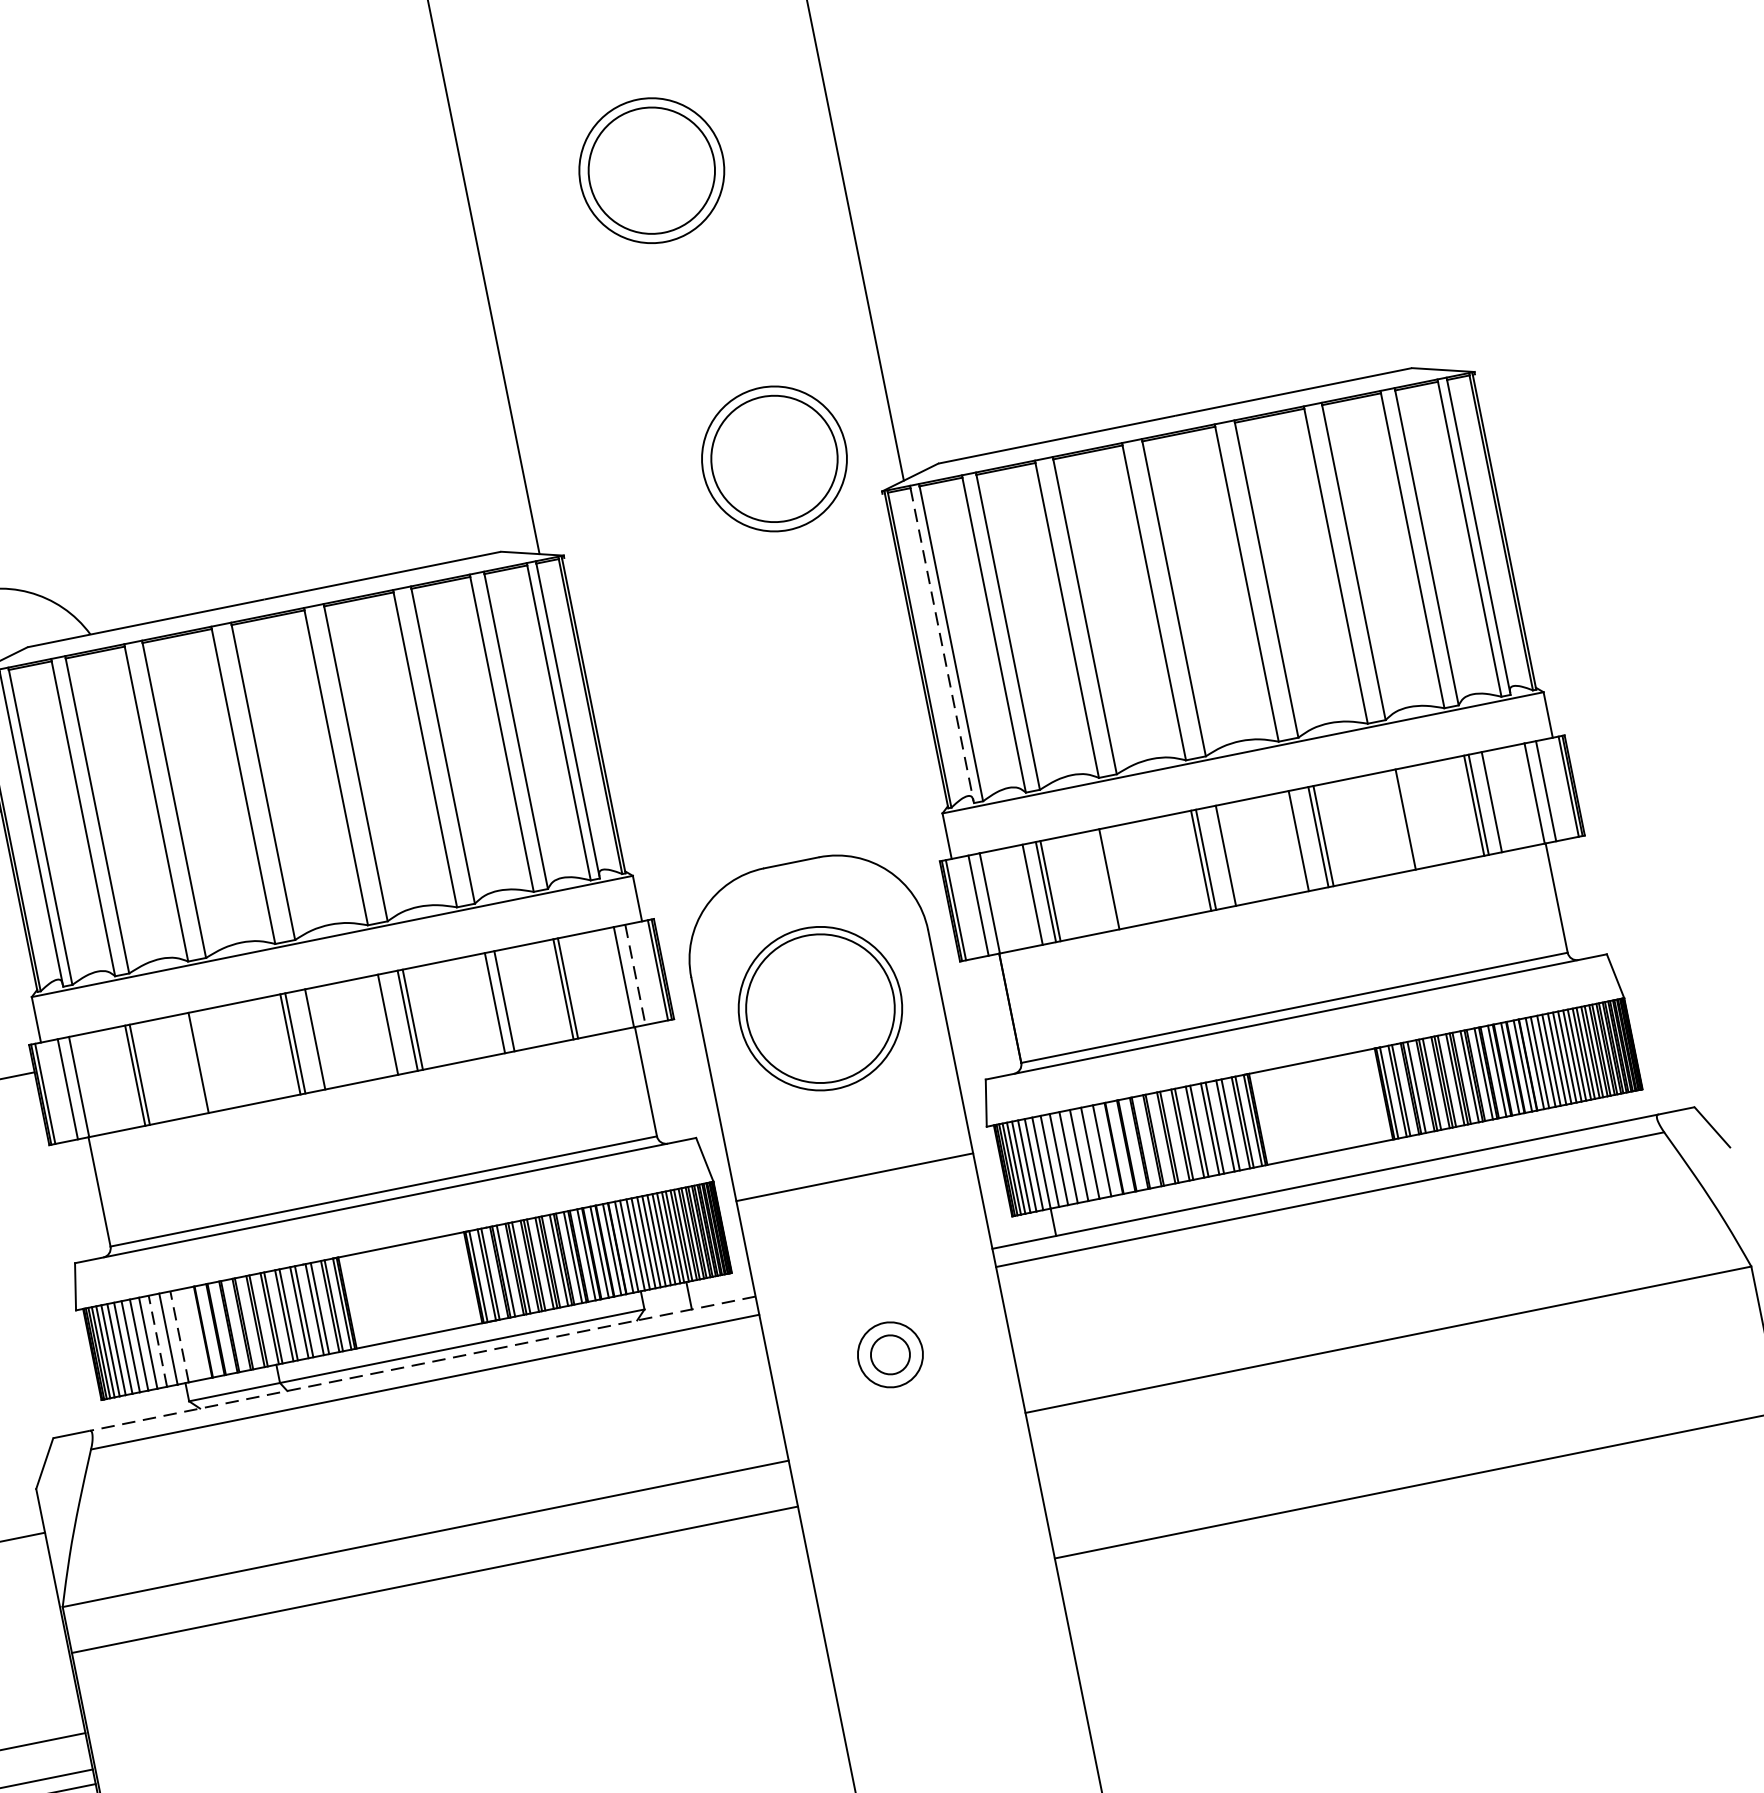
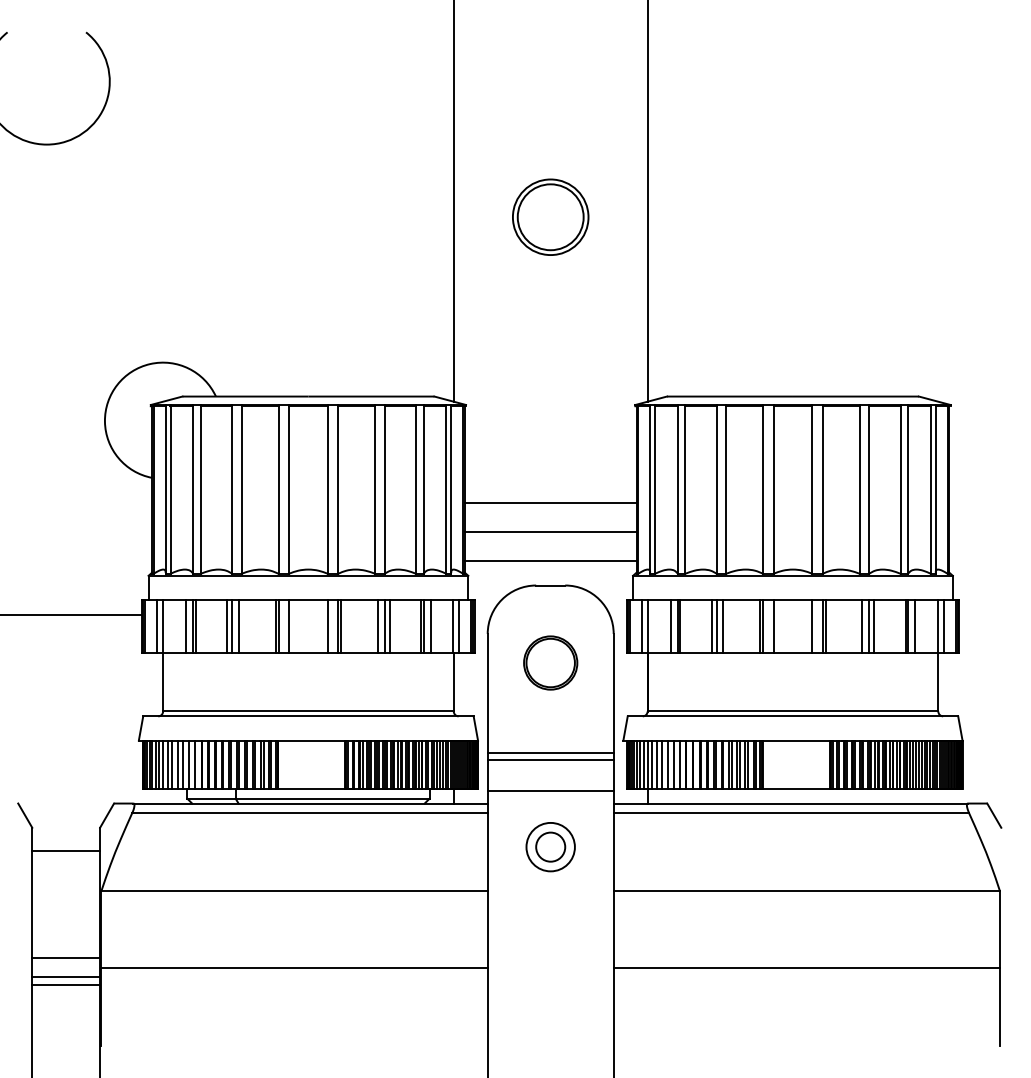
part: (773, 457) -> (583, 376), removed
line: (942, 646) -> (650, 490), dashed -> solid
line: (759, 708) -> (550, 503), added
line: (770, 763) -> (550, 532), added
line: (781, 817) -> (550, 561), added
line: (1415, 817) -> (874, 626), added
line: (1392, 821) -> (862, 626), added
line: (1131, 874) -> (723, 626), added
line: (1118, 877) -> (716, 626), added
line: (635, 974) -> (459, 626), dashed -> solid
line: (580, 985) -> (430, 626), added
line: (481, 1005) -> (377, 626), added
part: (820, 1007) -> (550, 662), size x0.62
line: (220, 1058) -> (238, 626), added
line: (208, 1060) -> (232, 626), added
line: (122, 1077) -> (186, 626), added
line: (856, 1189) -> (550, 759), added
line: (869, 1250) -> (550, 791), added
line: (191, 1333) -> (195, 764), added
line: (180, 1336) -> (189, 764), dashed -> solid
line: (157, 1340) -> (177, 764), dashed -> solid
part: (890, 1355) -> (550, 847), size x1.43
line: (422, 1363) -> (310, 803), dashed -> solid
line: (434, 1580) -> (294, 968), moved

